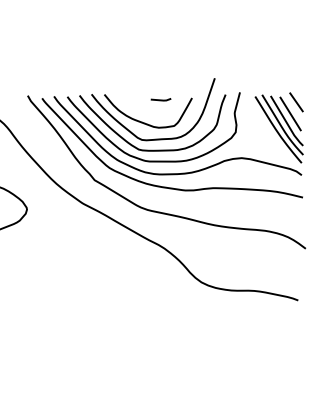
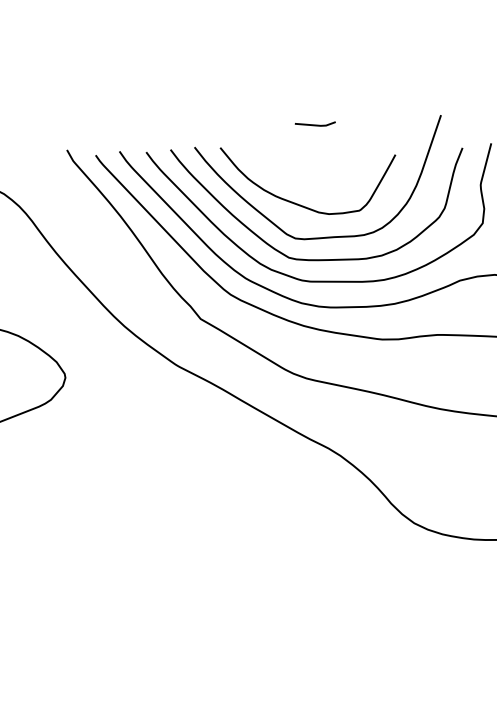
line: (160, 99) -> (314, 123), moved

